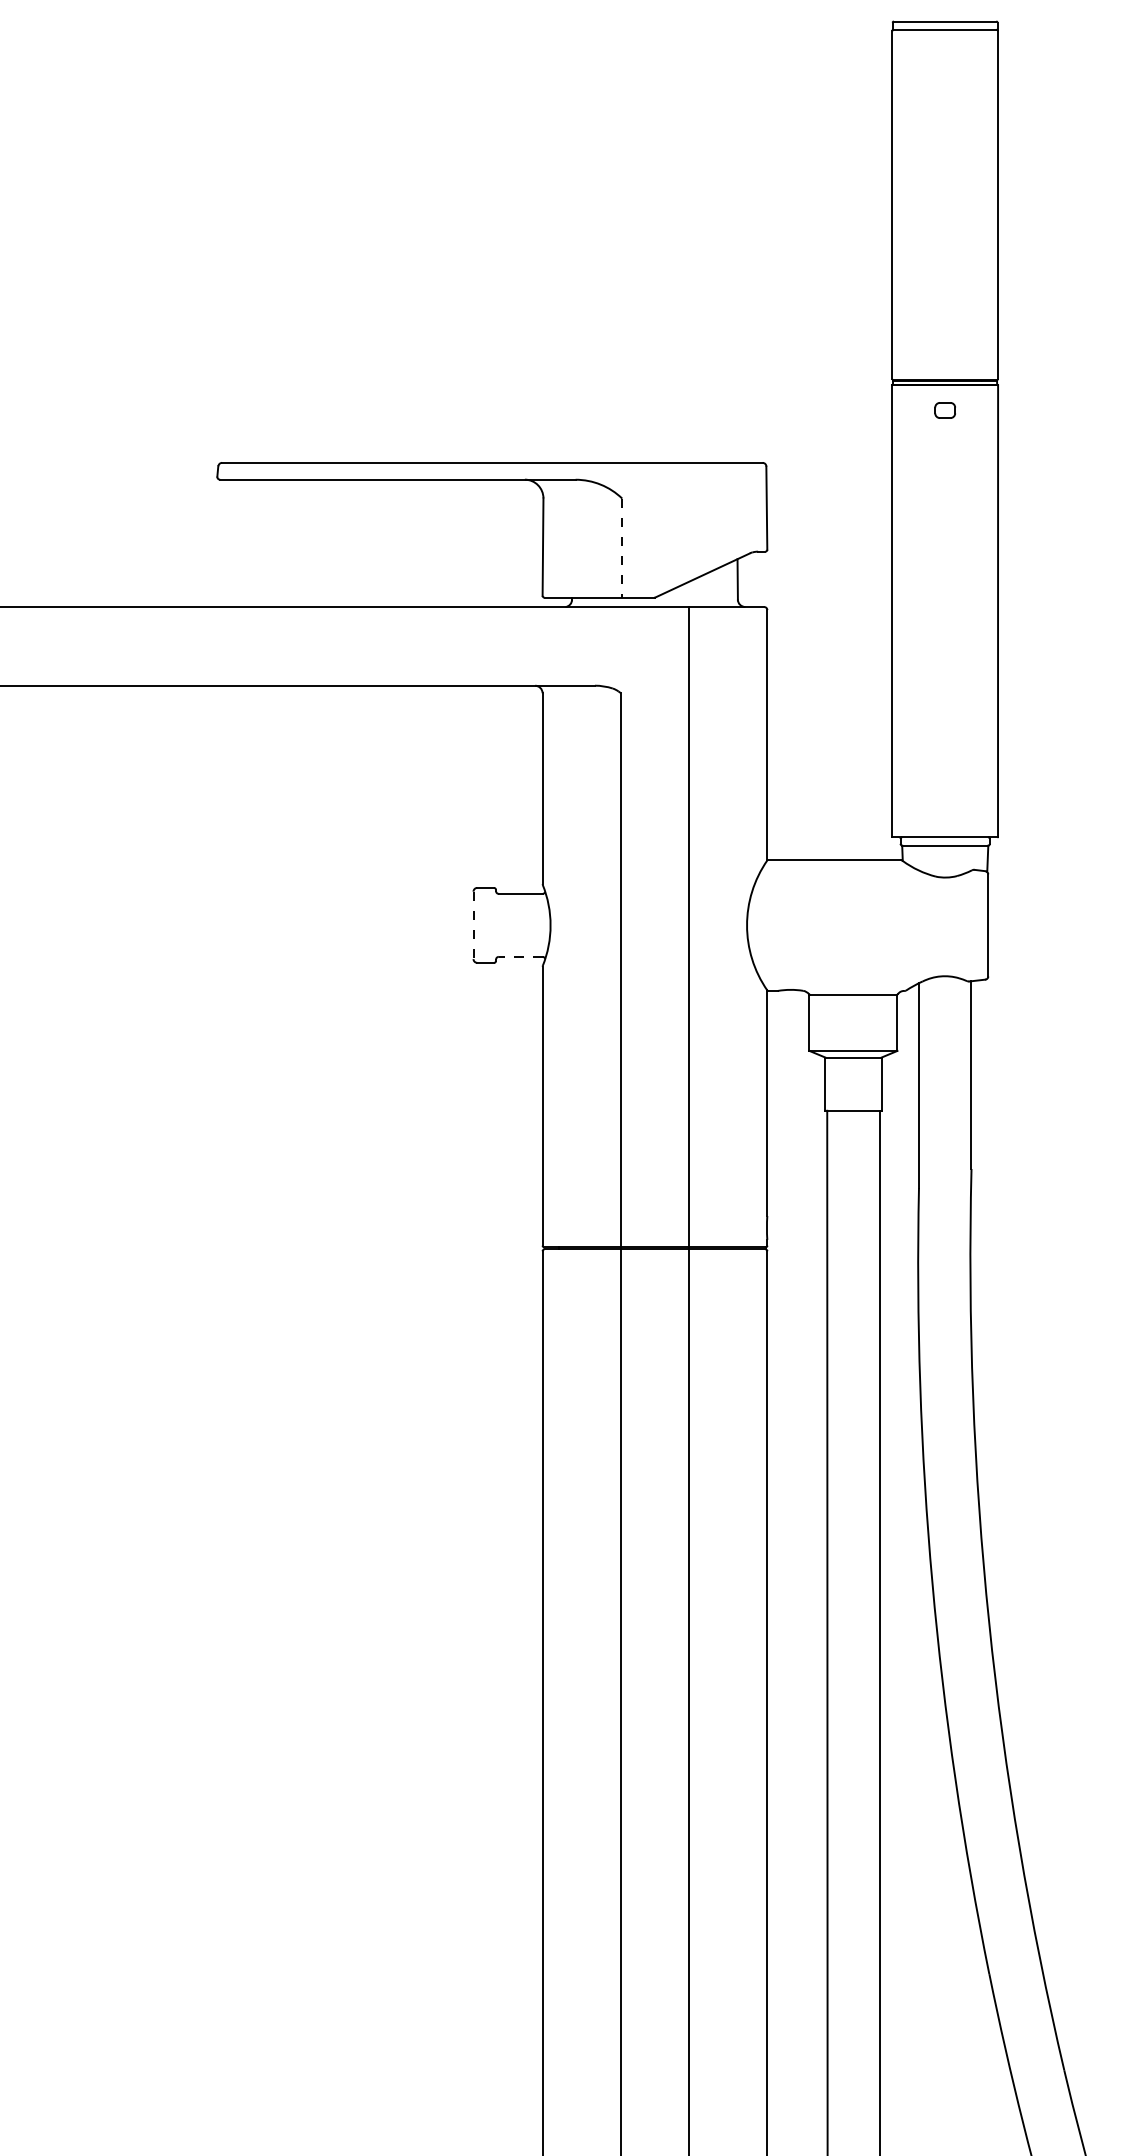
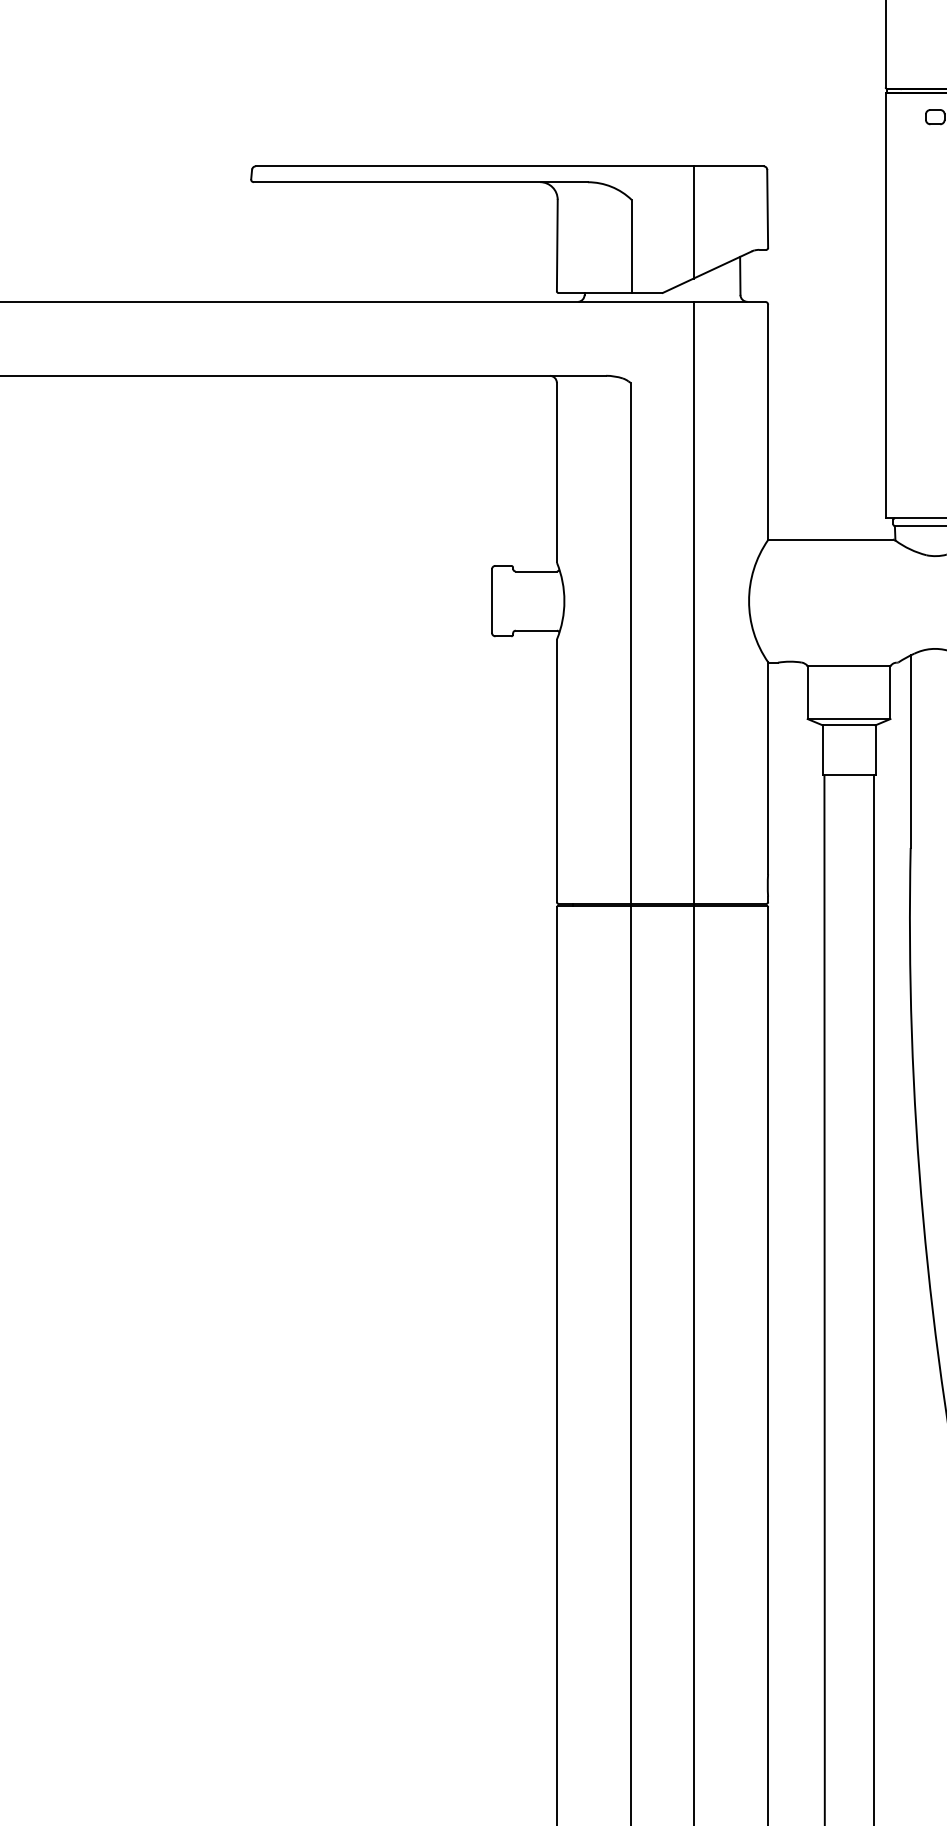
line: (688, 522) -> (694, 222), added
line: (622, 548) -> (632, 246), dashed -> solid
line: (473, 925) -> (491, 601), dashed -> solid
line: (520, 956) -> (536, 630), dashed -> solid

